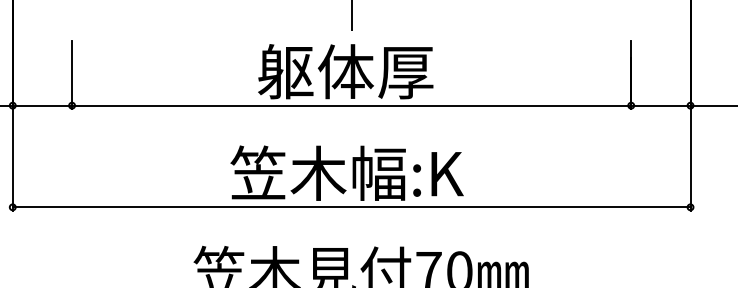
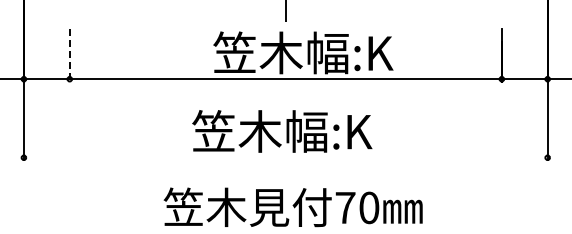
text: (374, 71) -> (303, 52), 躯体厚 -> 笠木幅:K
line: (71, 76) -> (69, 56), solid -> dashed
line: (351, 206) -> (285, 157), removed

